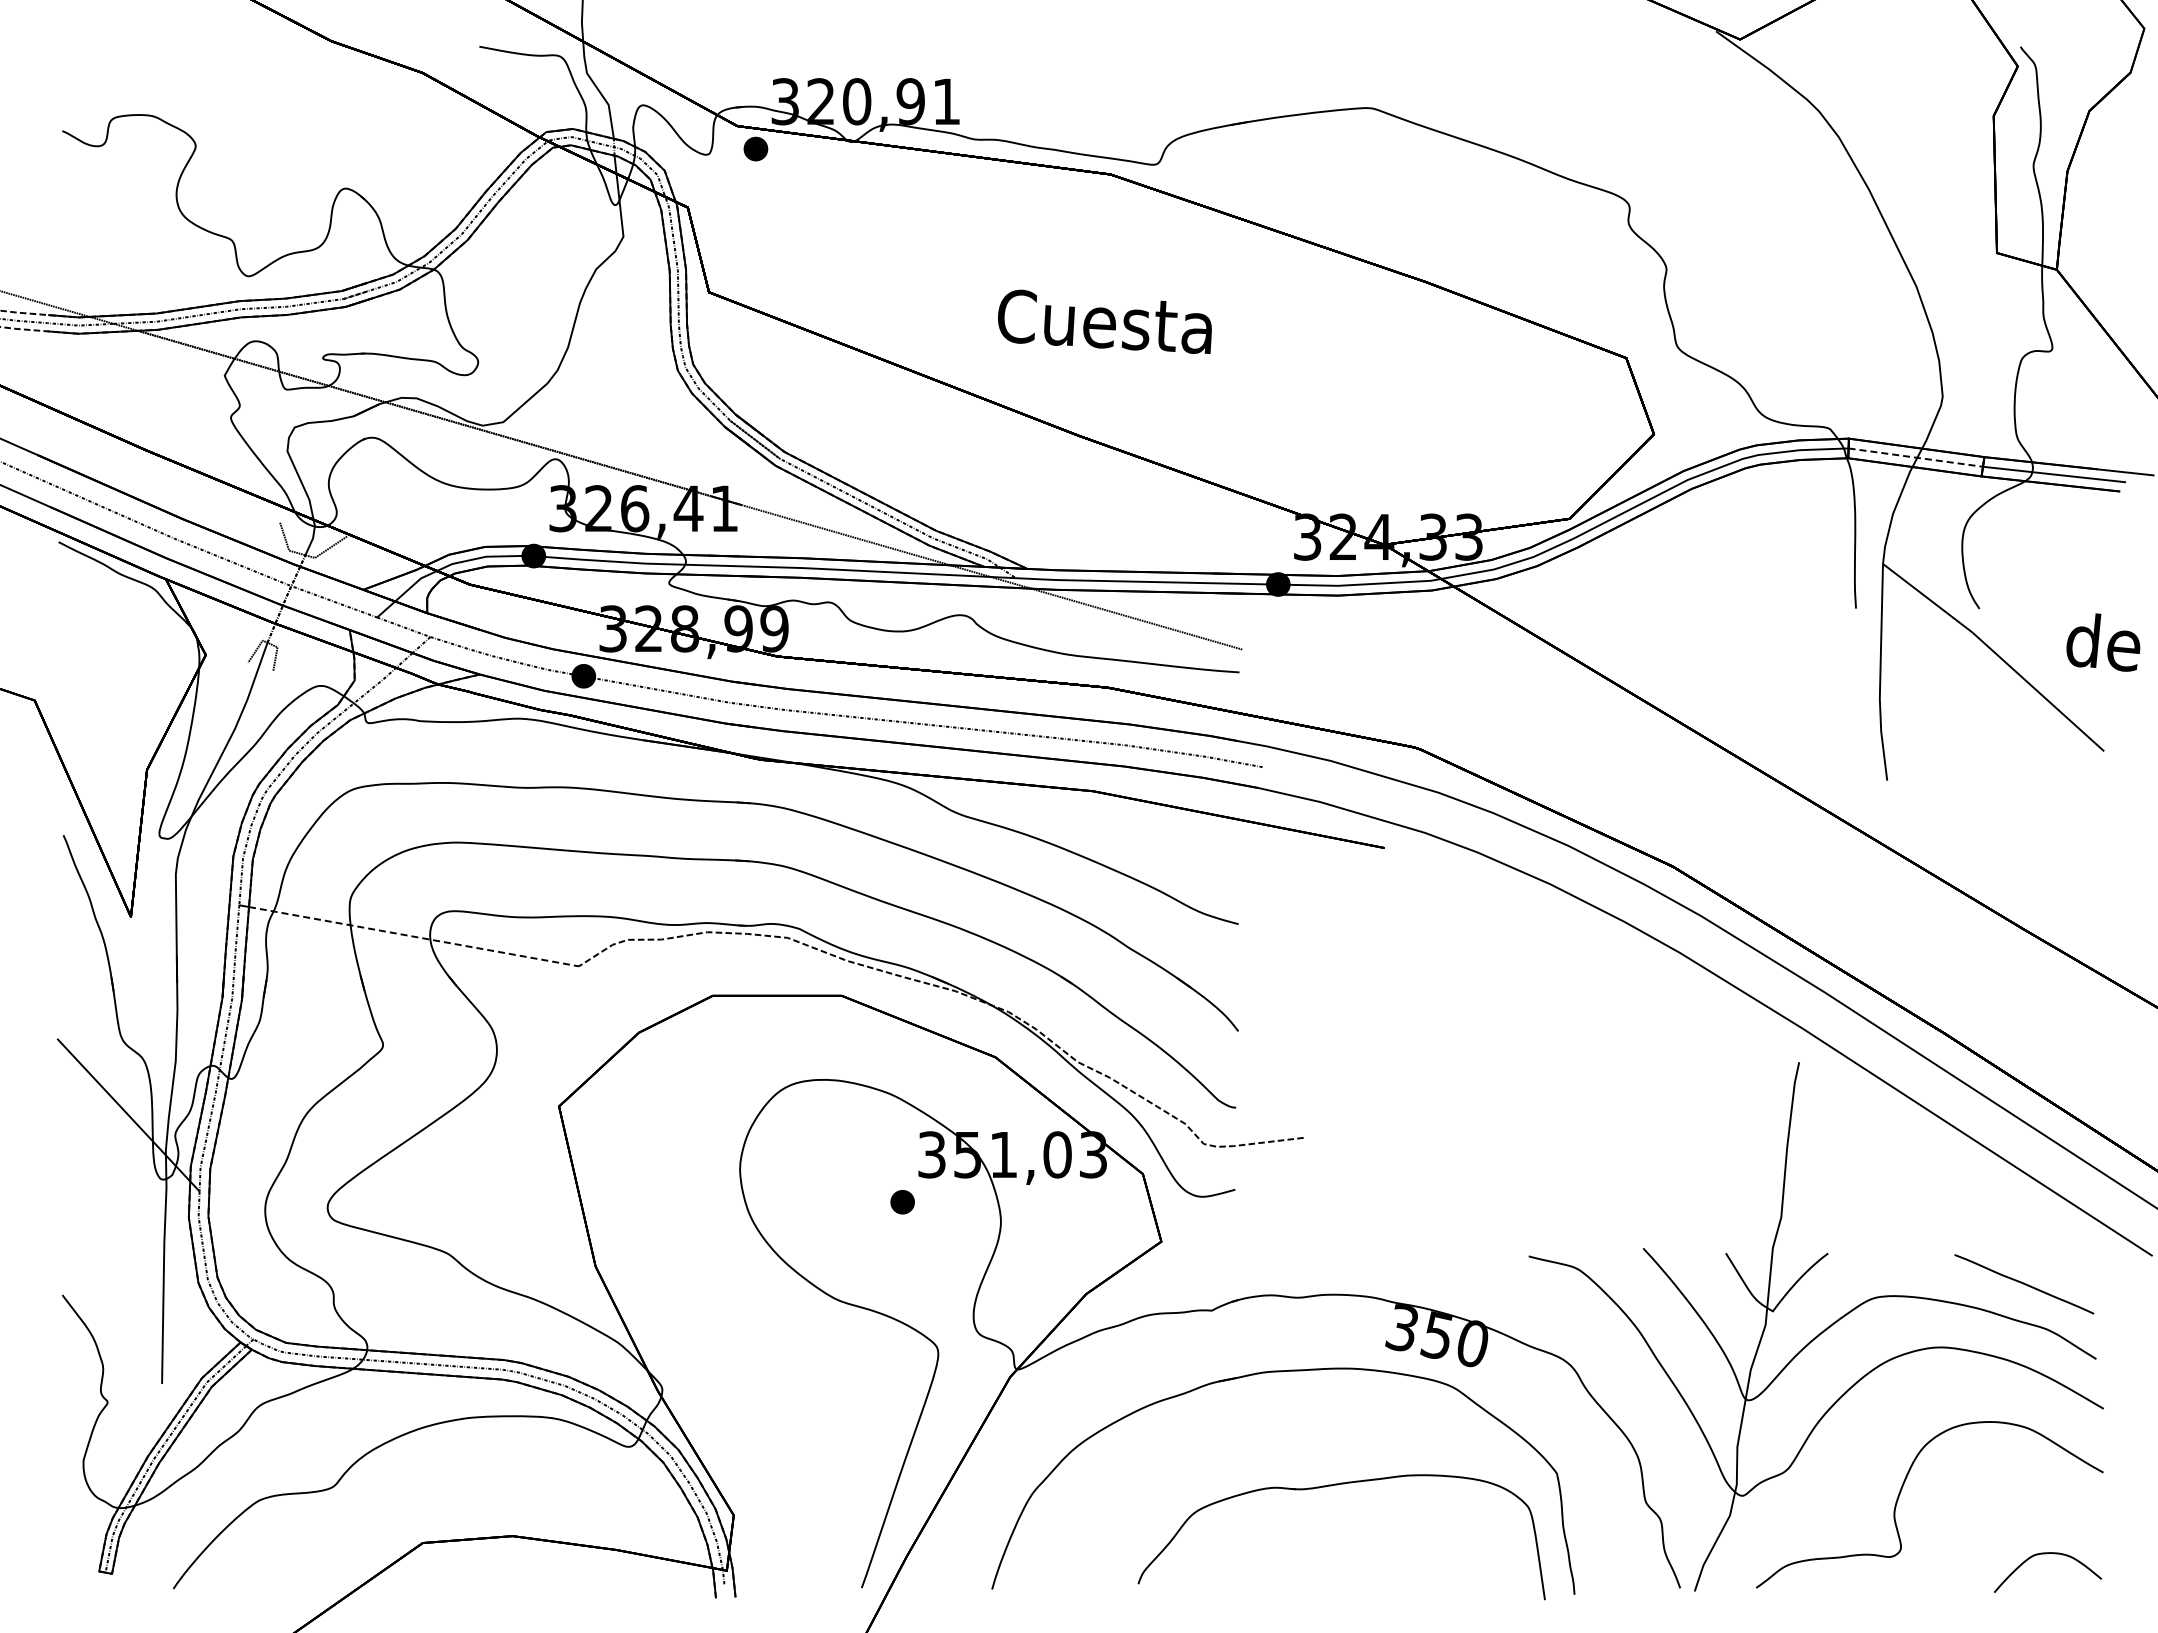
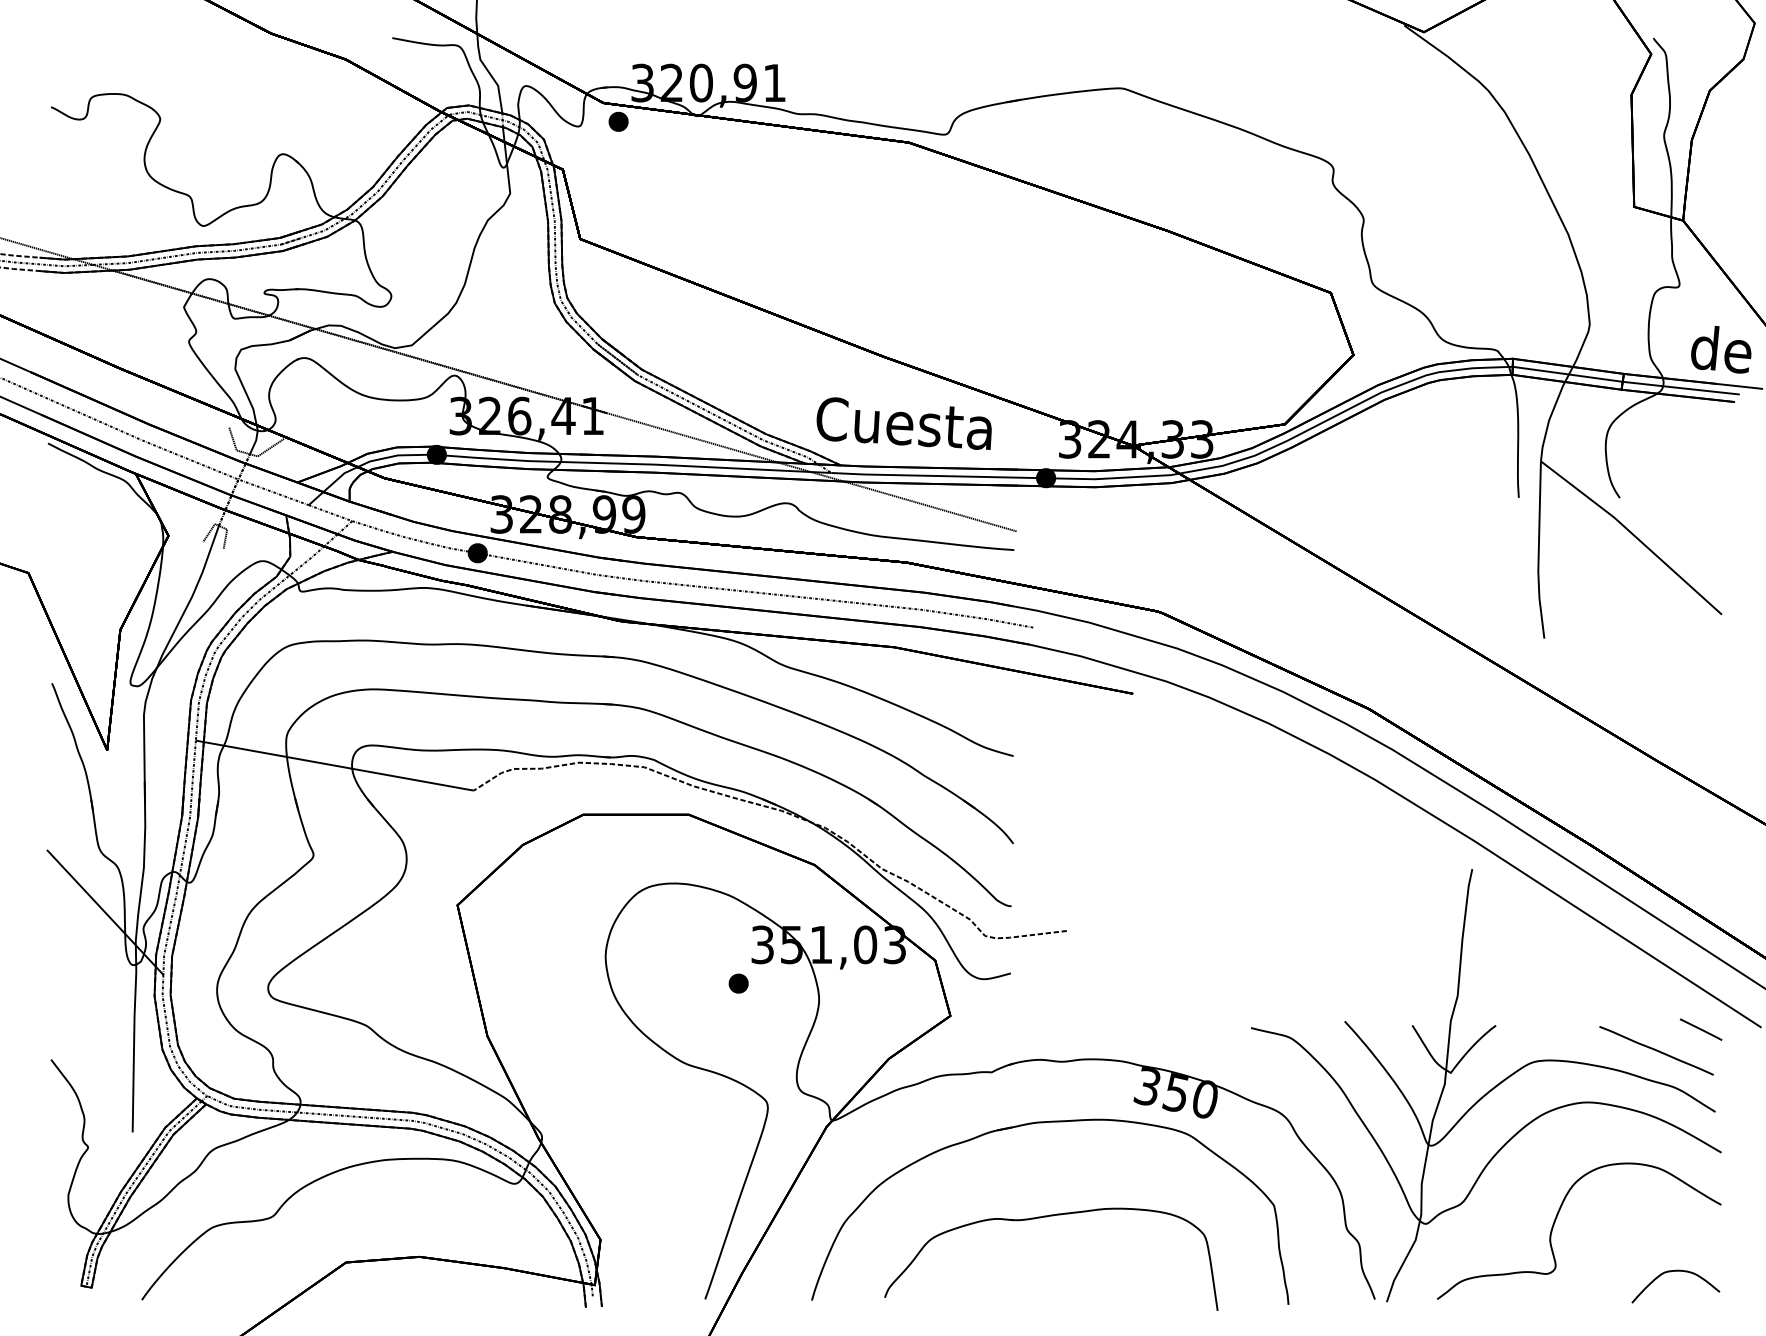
text: (1104, 321) -> (903, 423), moved
line: (1915, 457) -> (1567, 374), dashed -> solid
text: (2103, 642) -> (1721, 349), moved
line: (414, 936) -> (339, 766), dashed -> solid
line: (2078, 1258) -> (1700, 1029), added
part: (1331, 1486) -> (1042, 1217), moved

